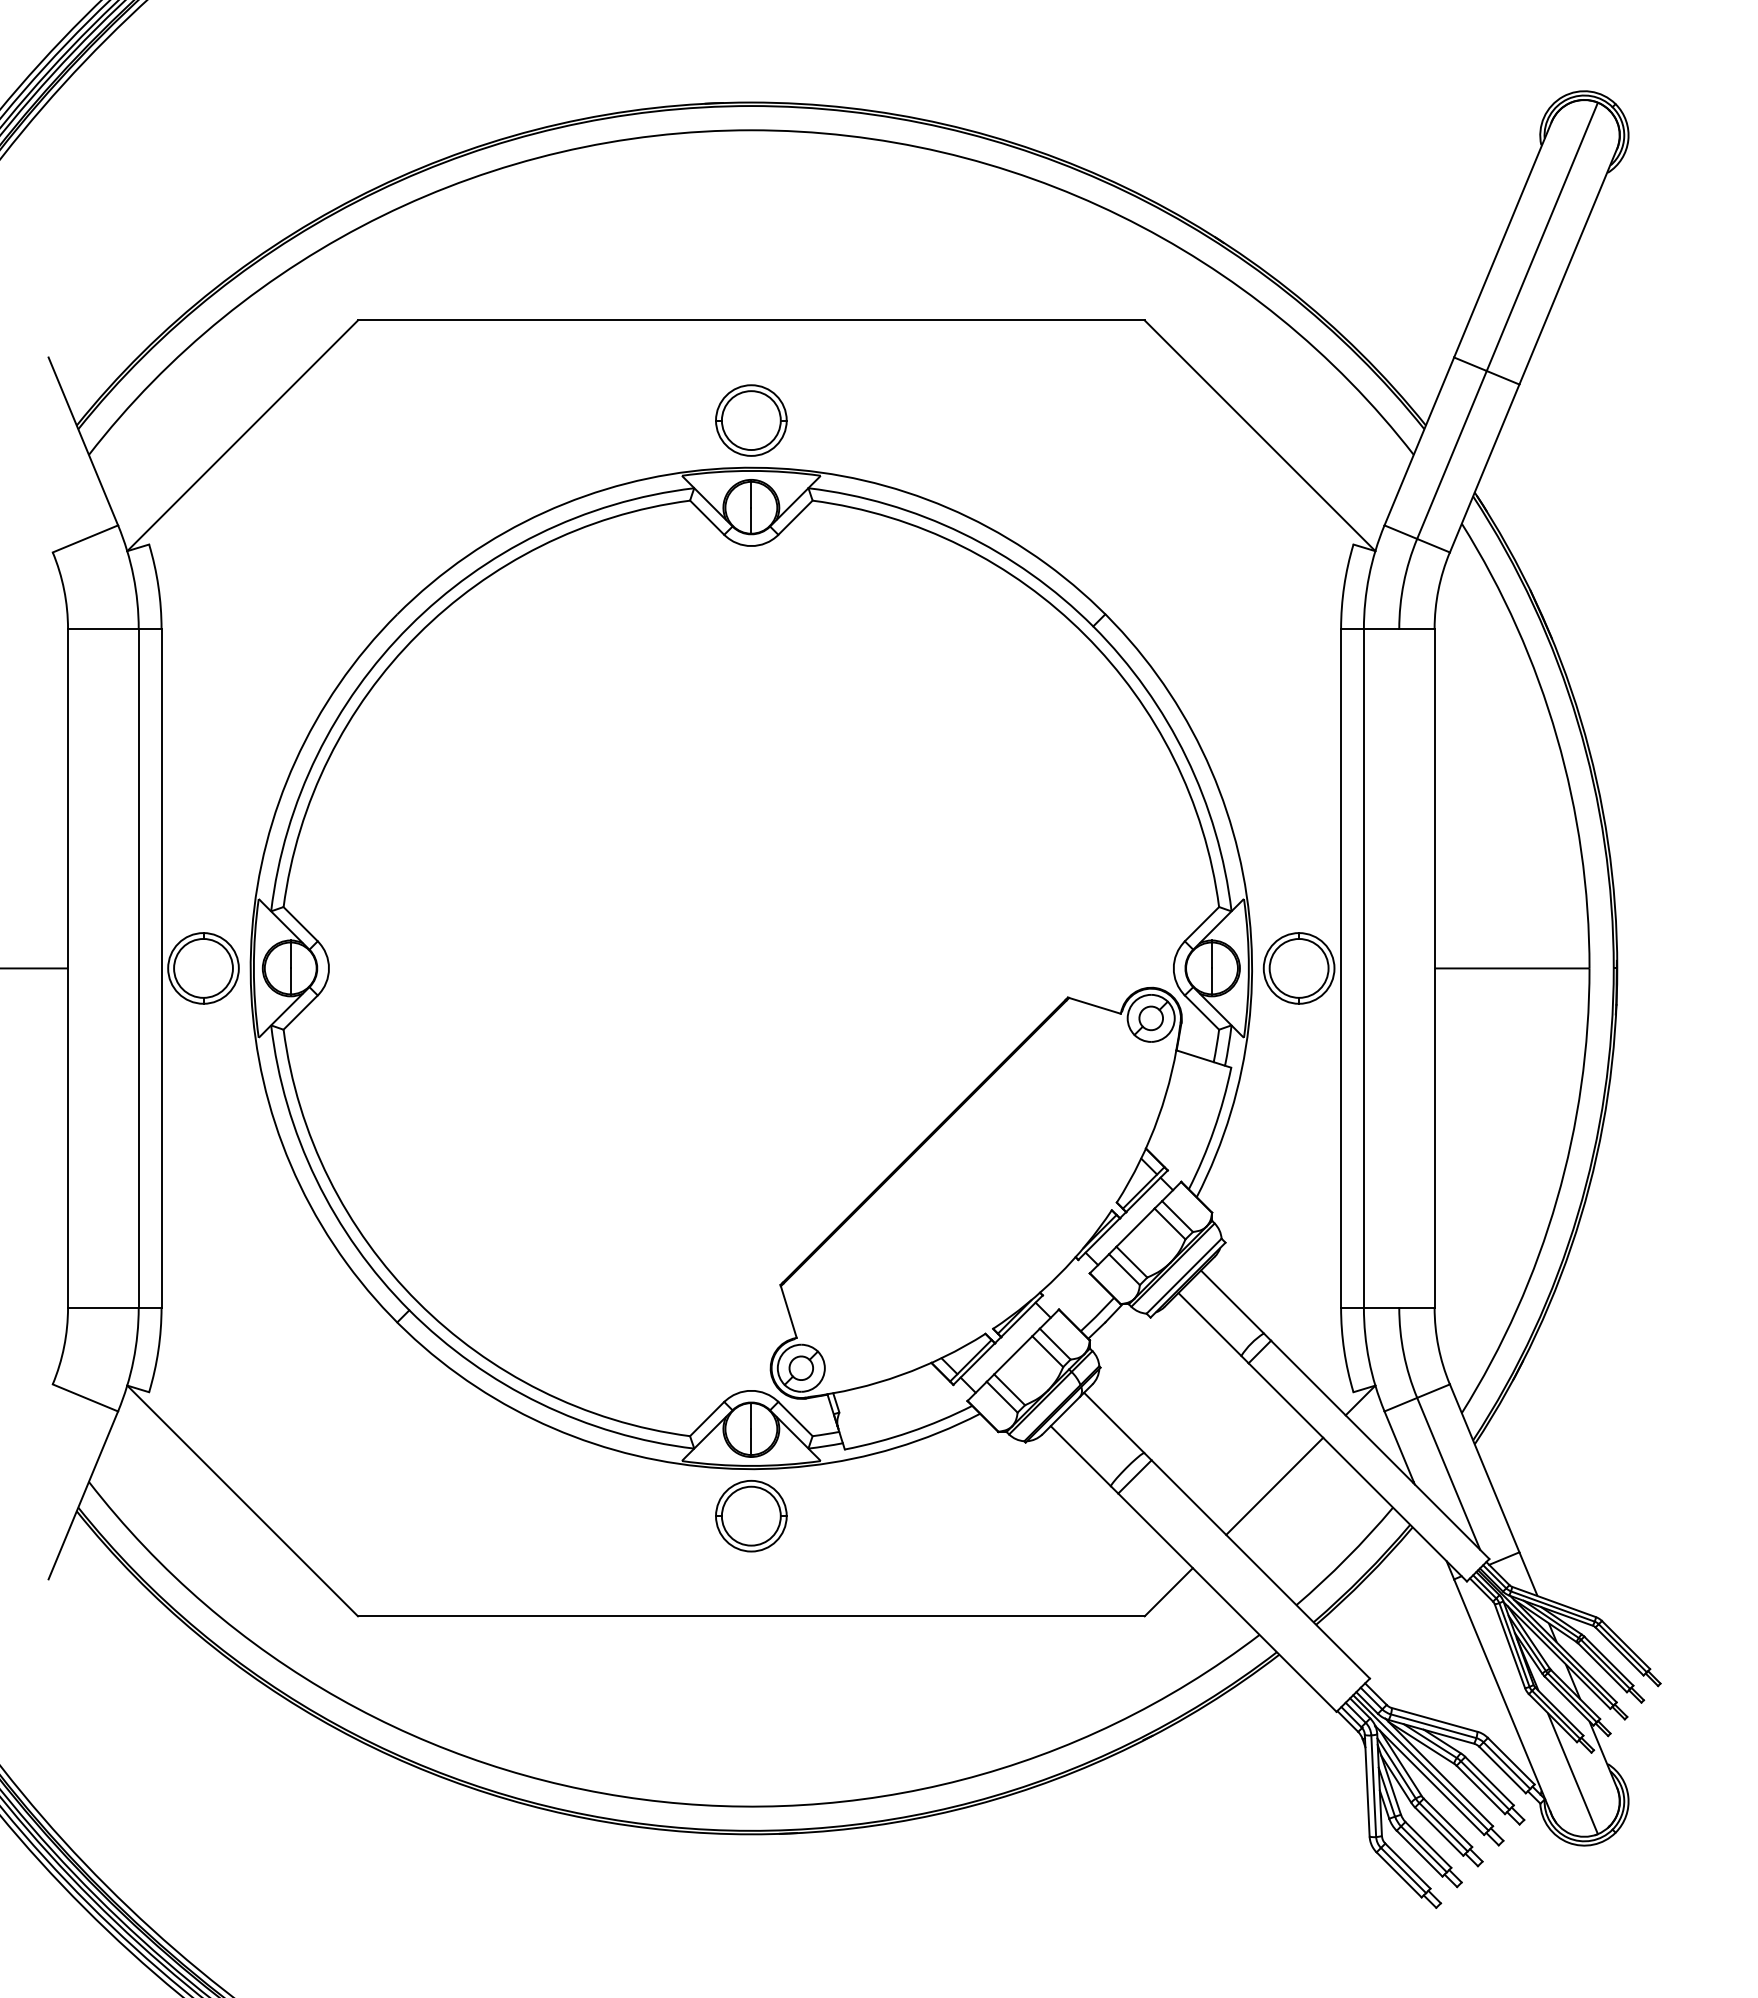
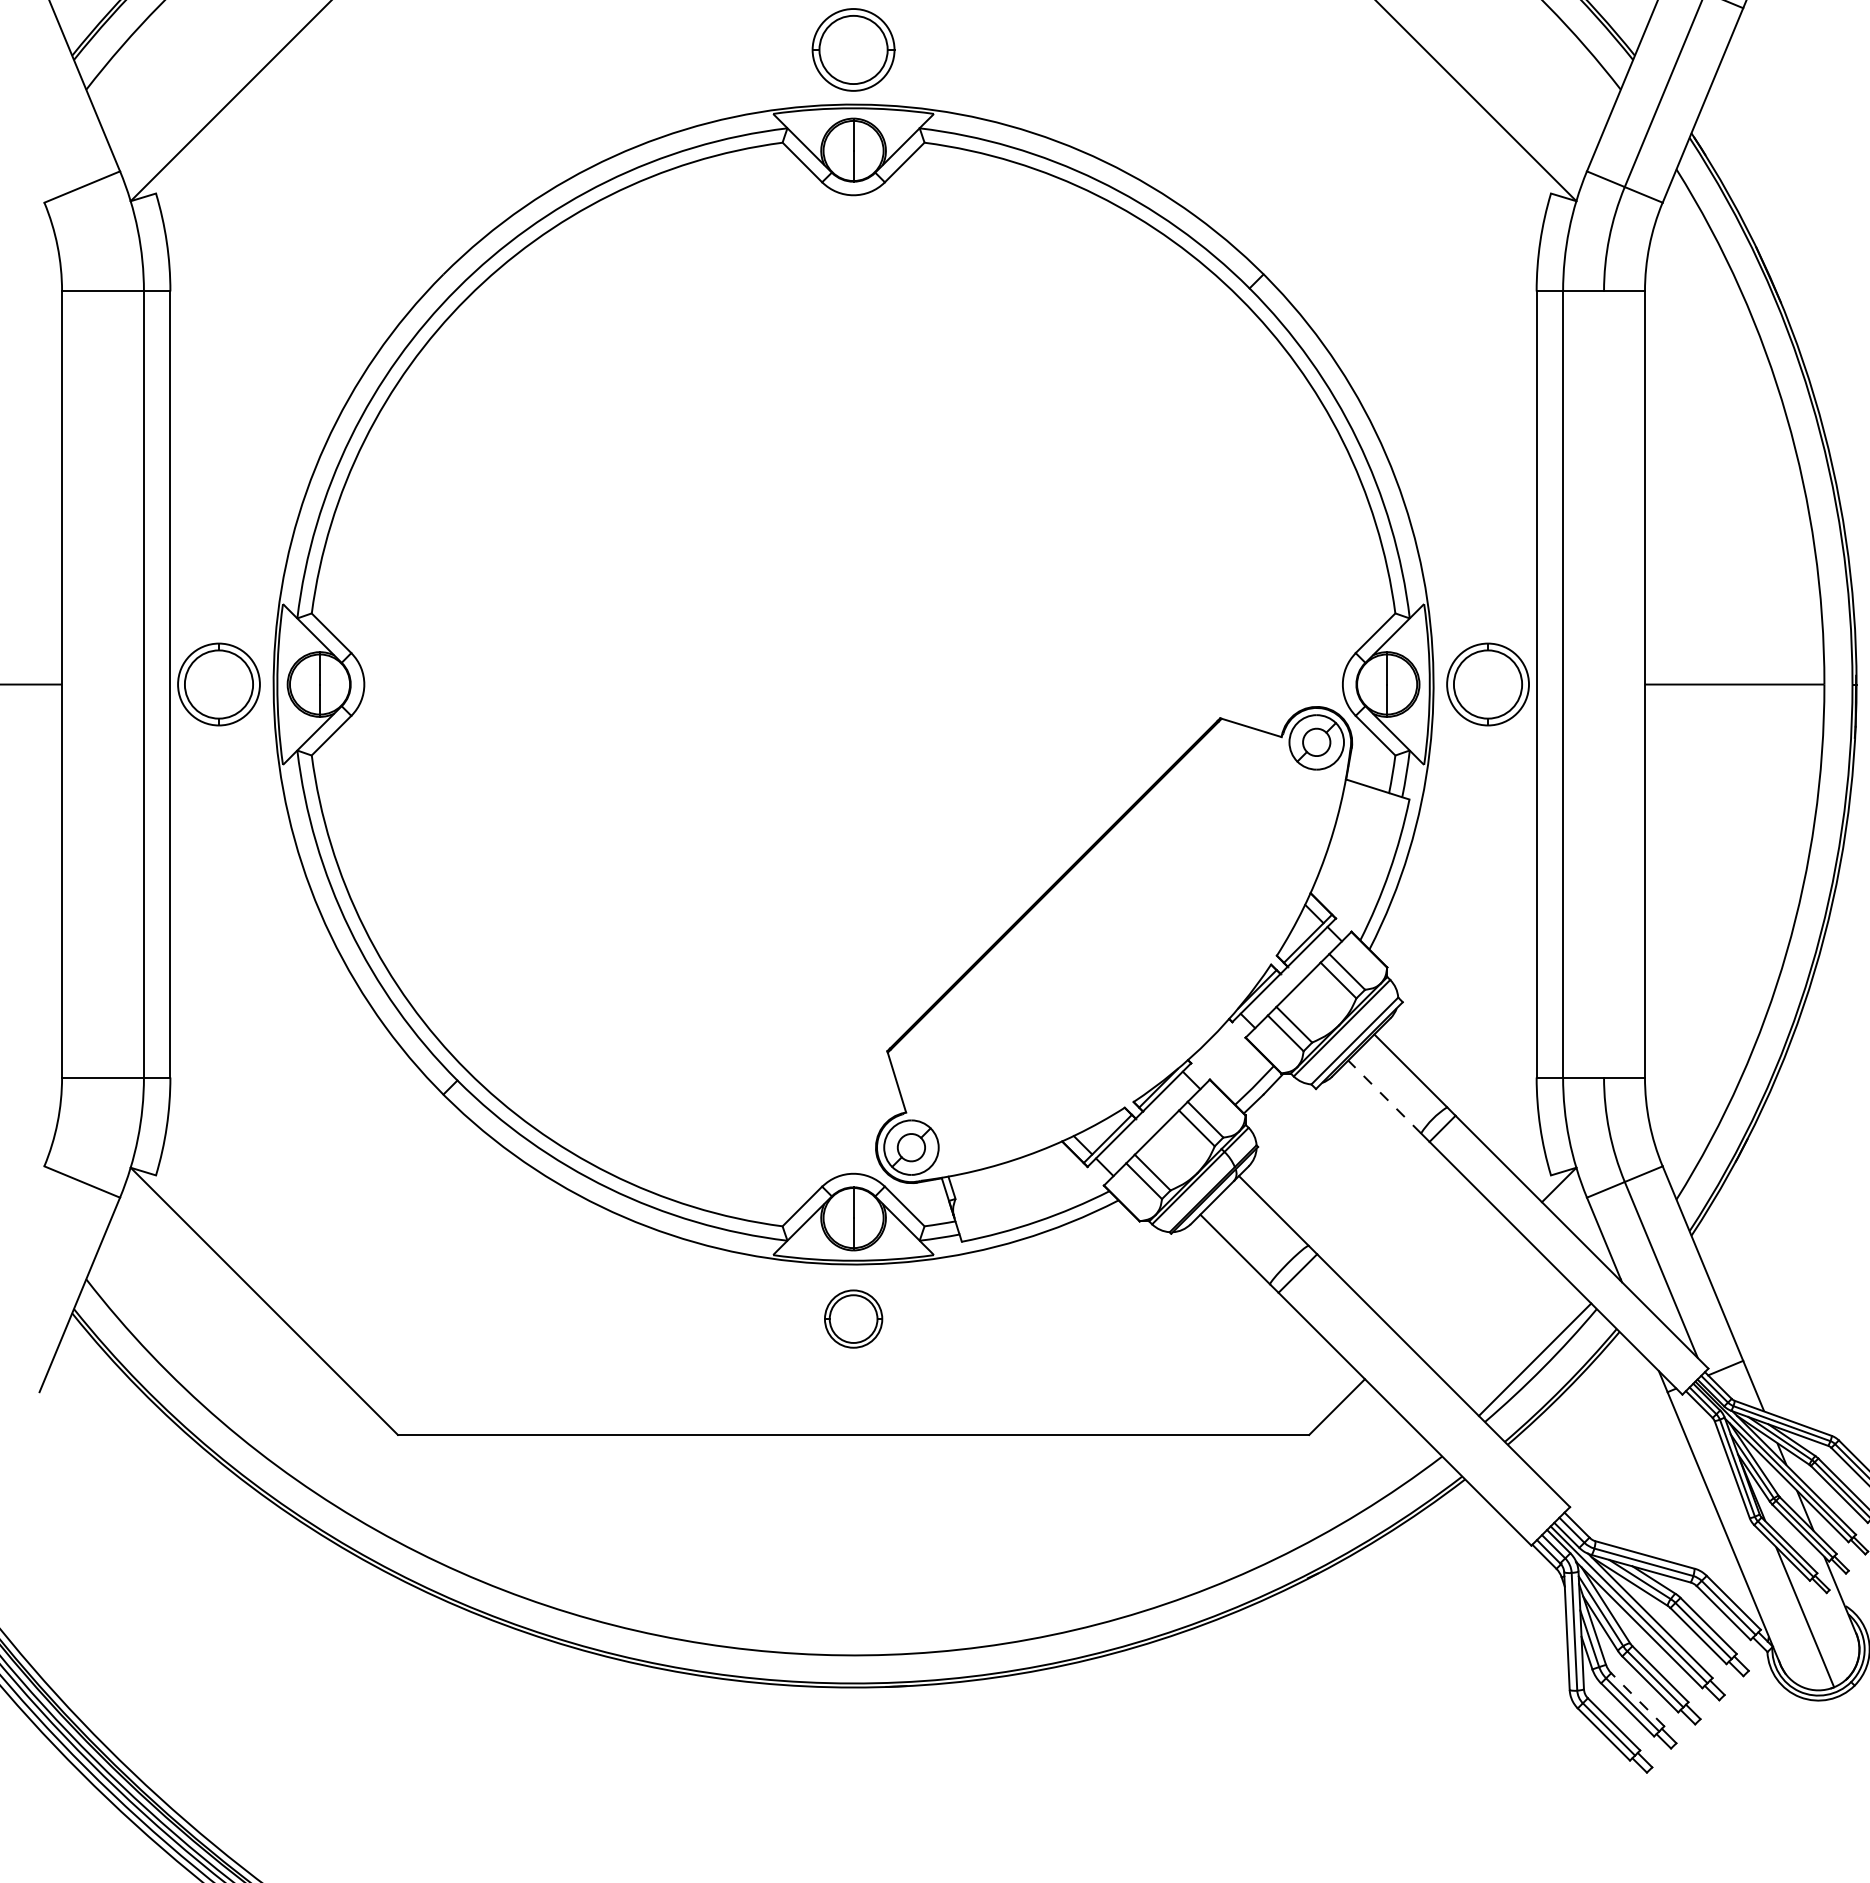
line: (1209, 1324) -> (1384, 1096), solid -> dashed
line: (1274, 1485) -> (1534, 1358), moved
part: (751, 1516) -> (853, 1319), size x0.7
line: (1428, 1844) -> (1637, 1699), solid -> dashed

